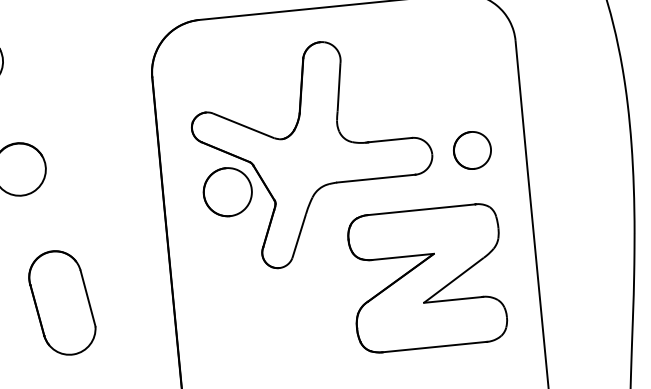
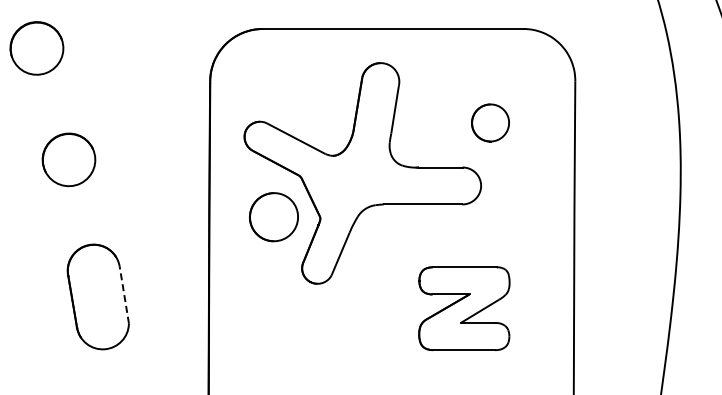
part: (472, 150) -> (490, 122), moved
part: (227, 192) -> (273, 217), moved
part: (427, 278) -> (464, 308), size x0.6
line: (88, 298) -> (124, 295), solid -> dashed

